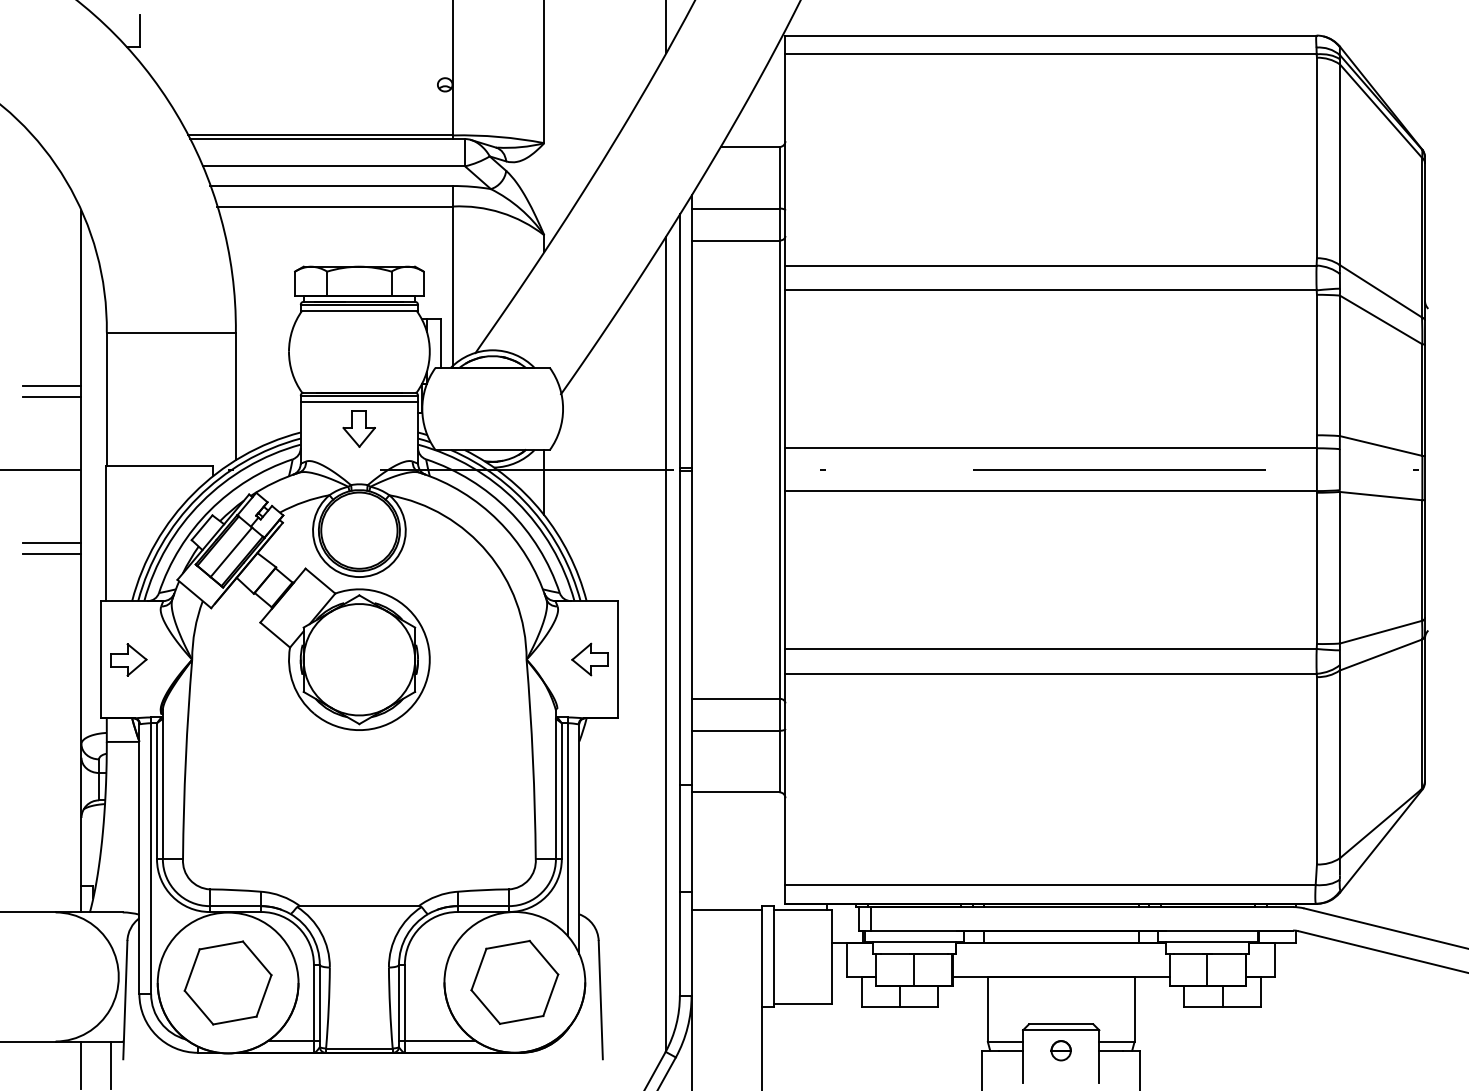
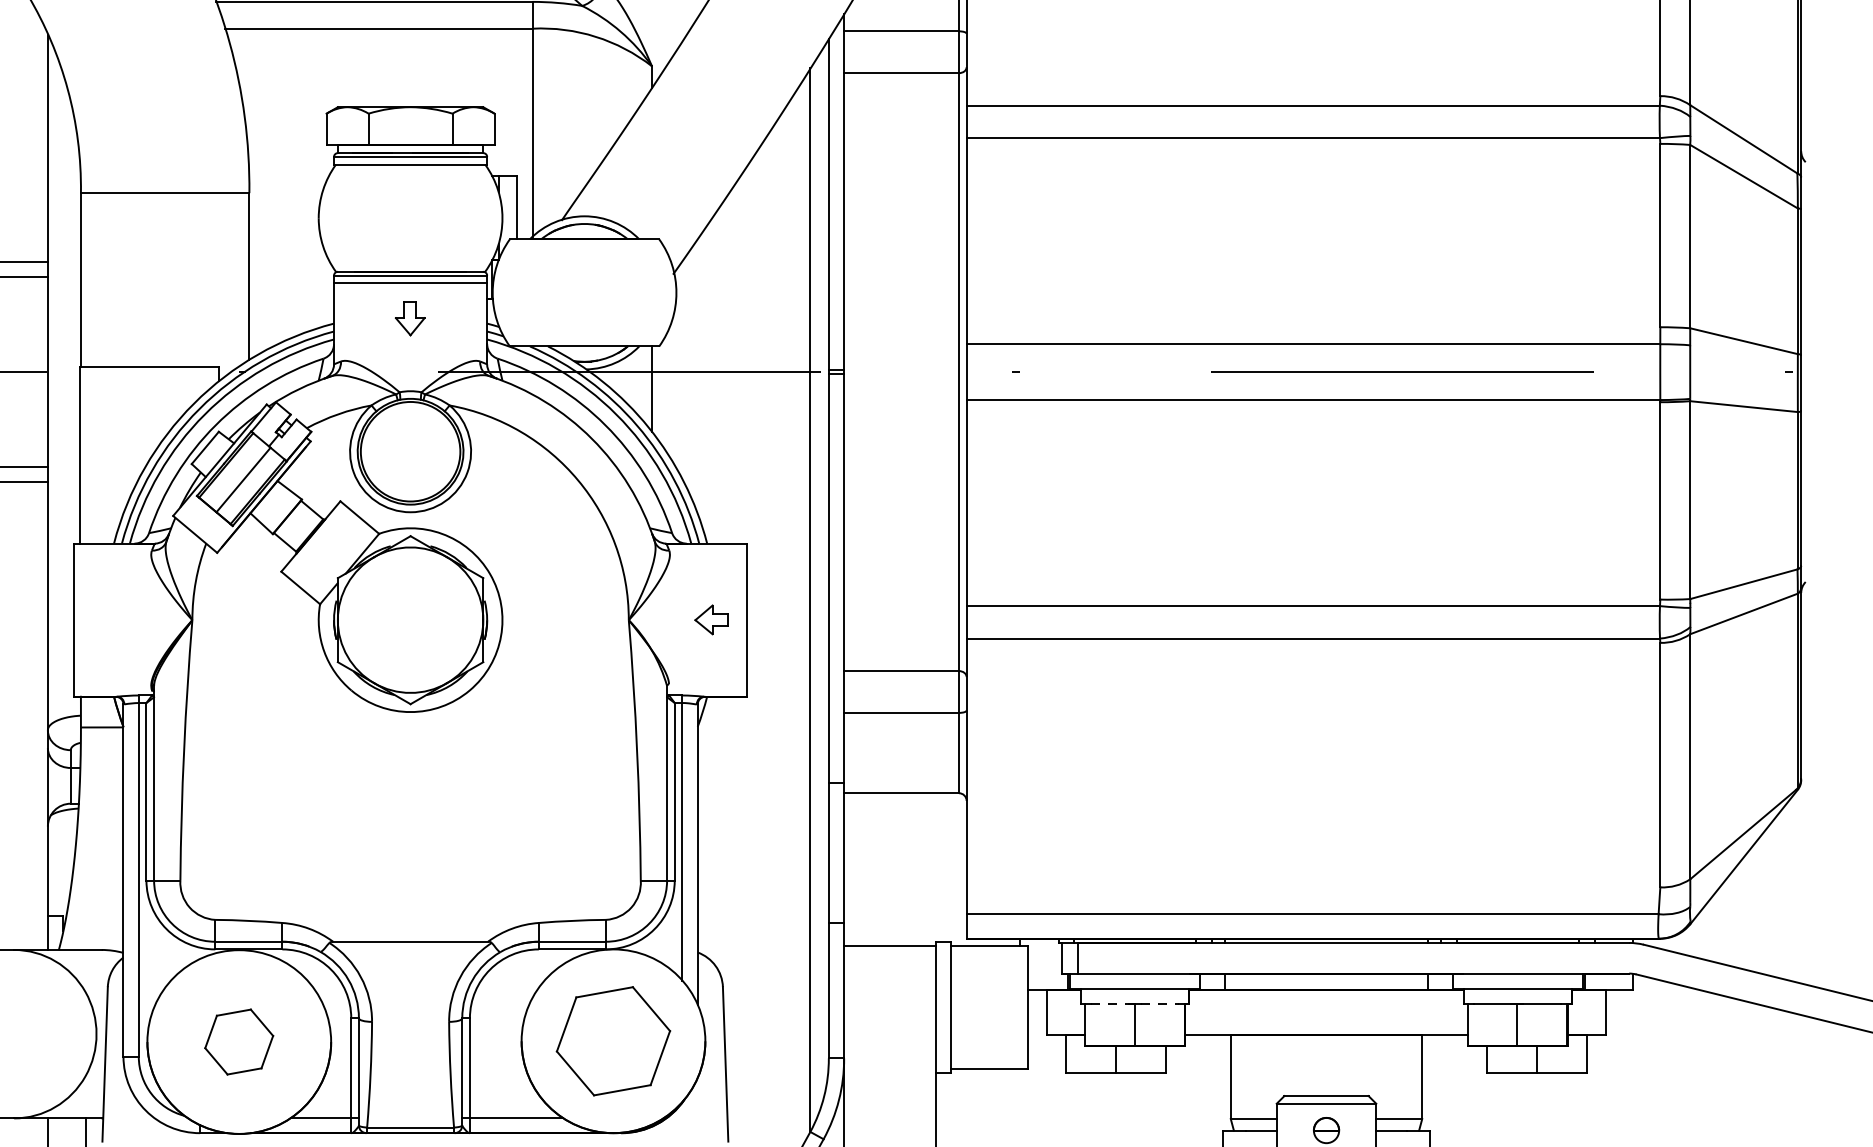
part: (358, 428) -> (409, 318), size x0.7
part: (128, 659) -> (109, 619), removed
part: (589, 659) -> (710, 619), size x0.7
line: (914, 954) -> (1135, 1004), solid -> dashed
part: (227, 982) -> (238, 1041), size x0.6

